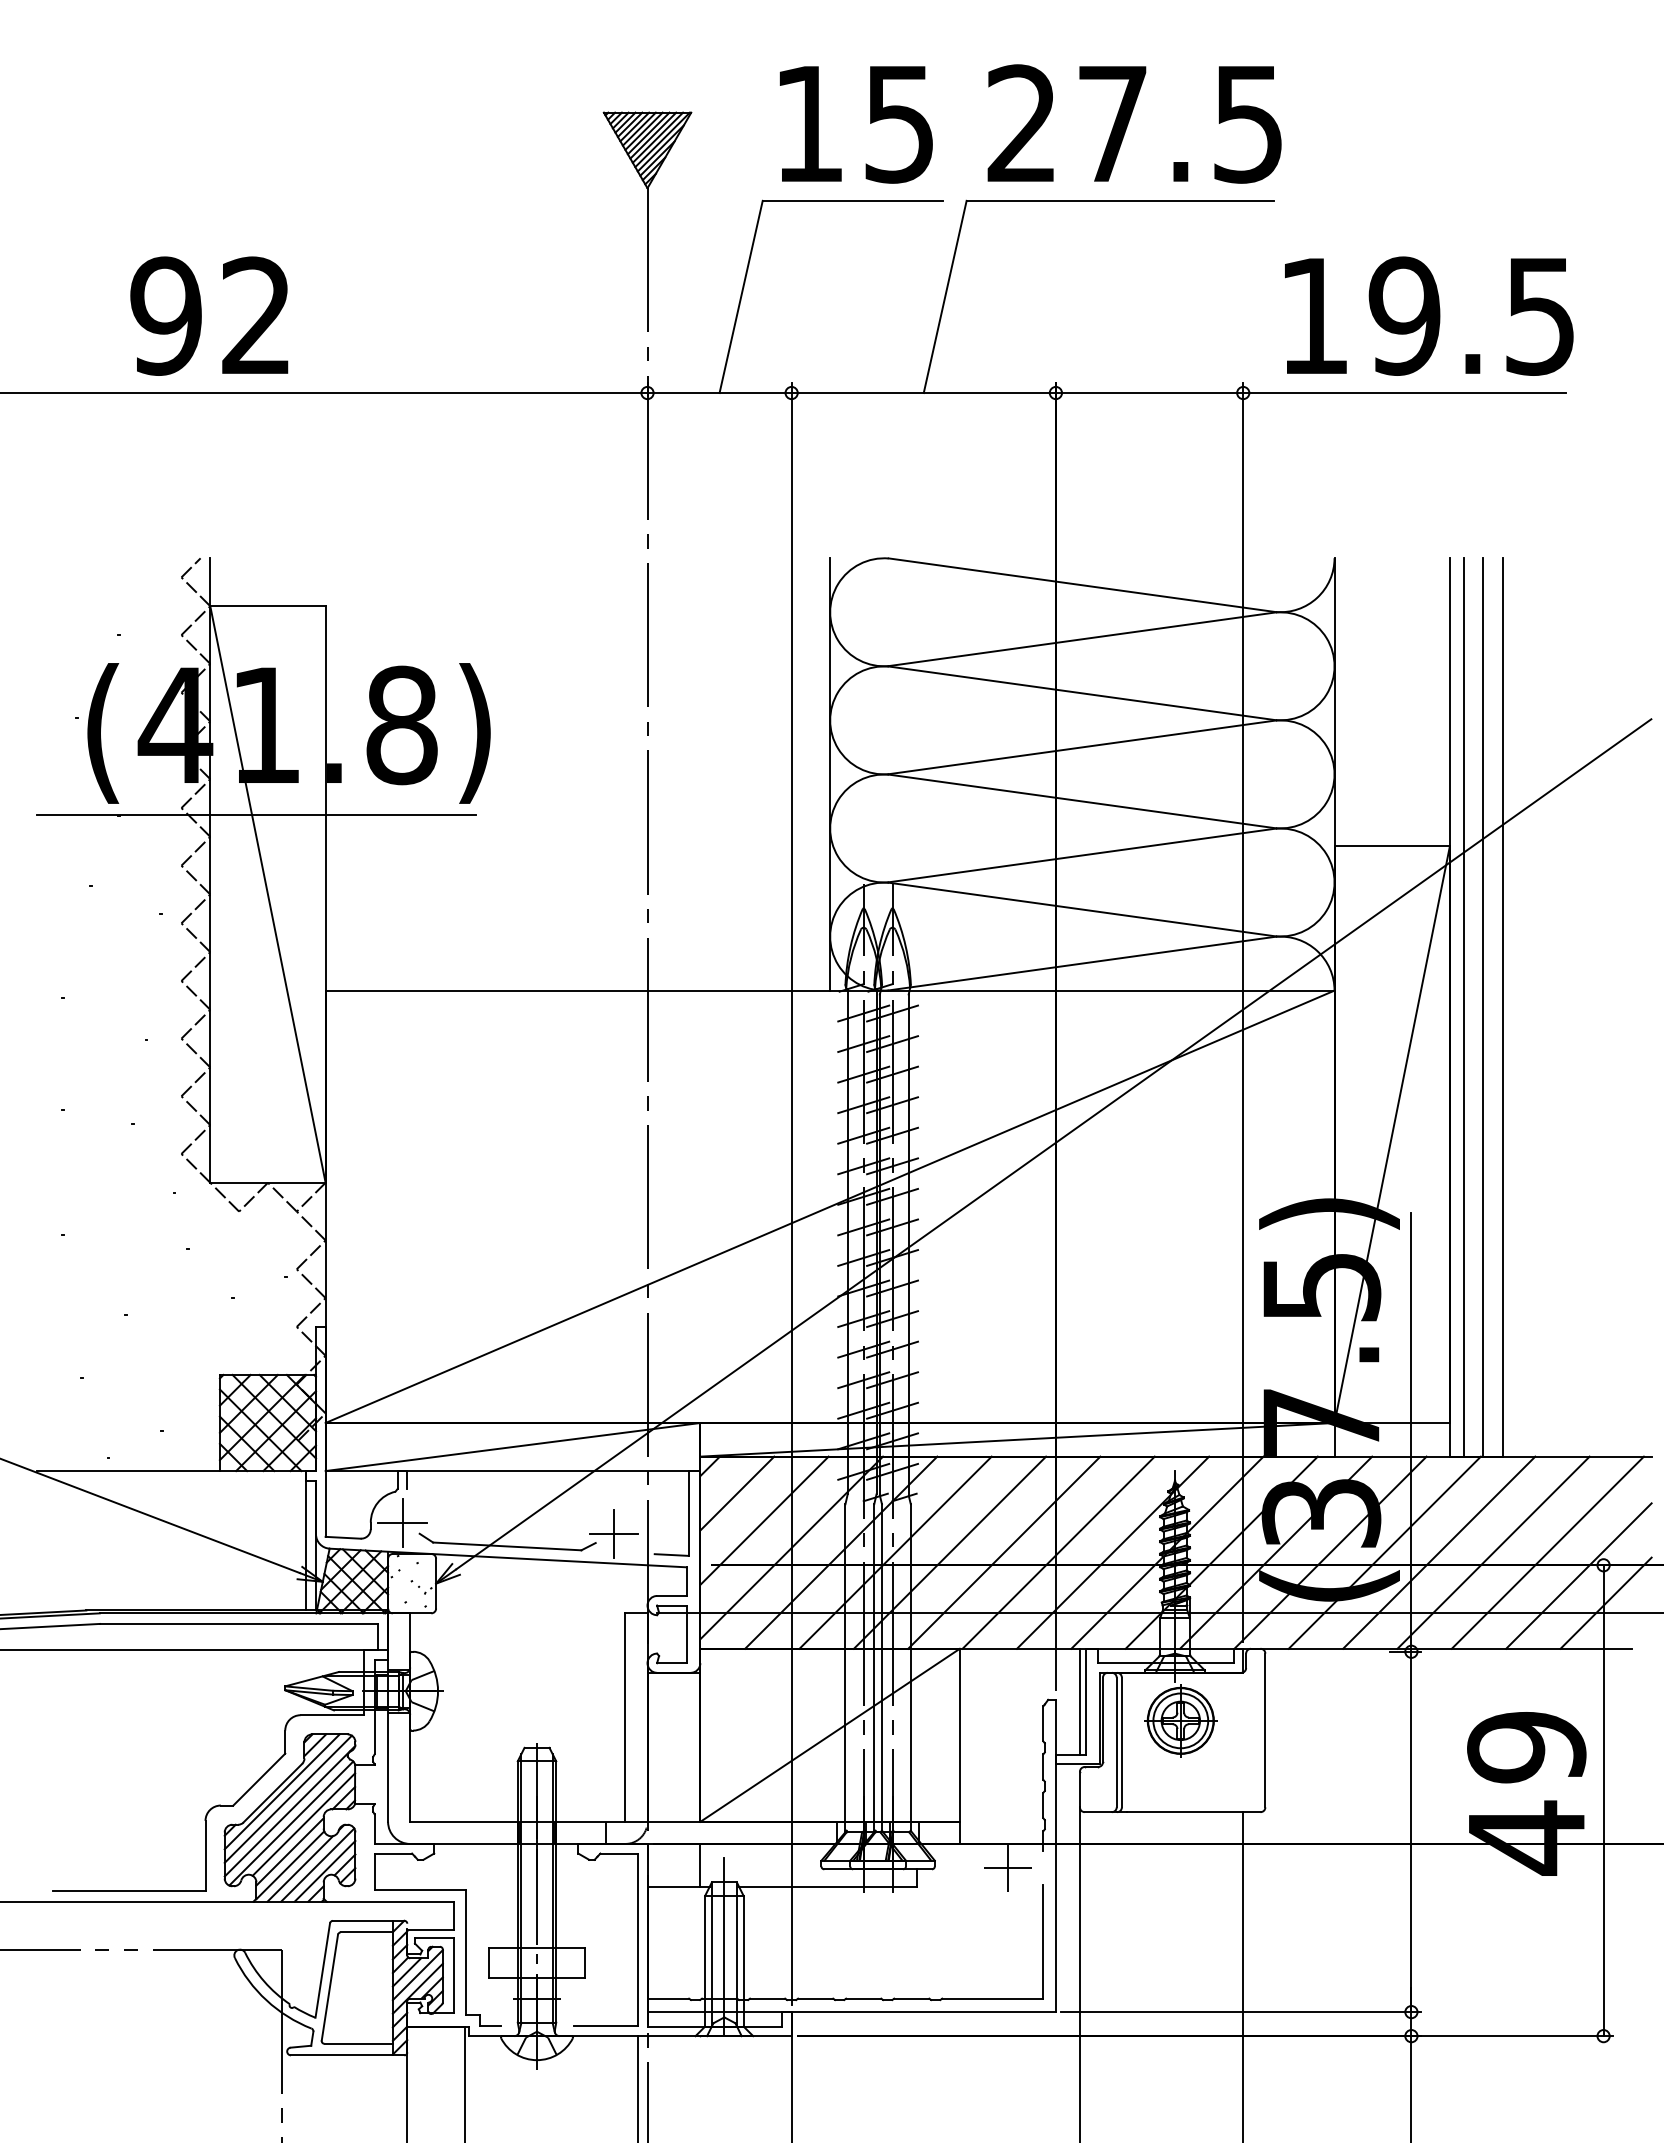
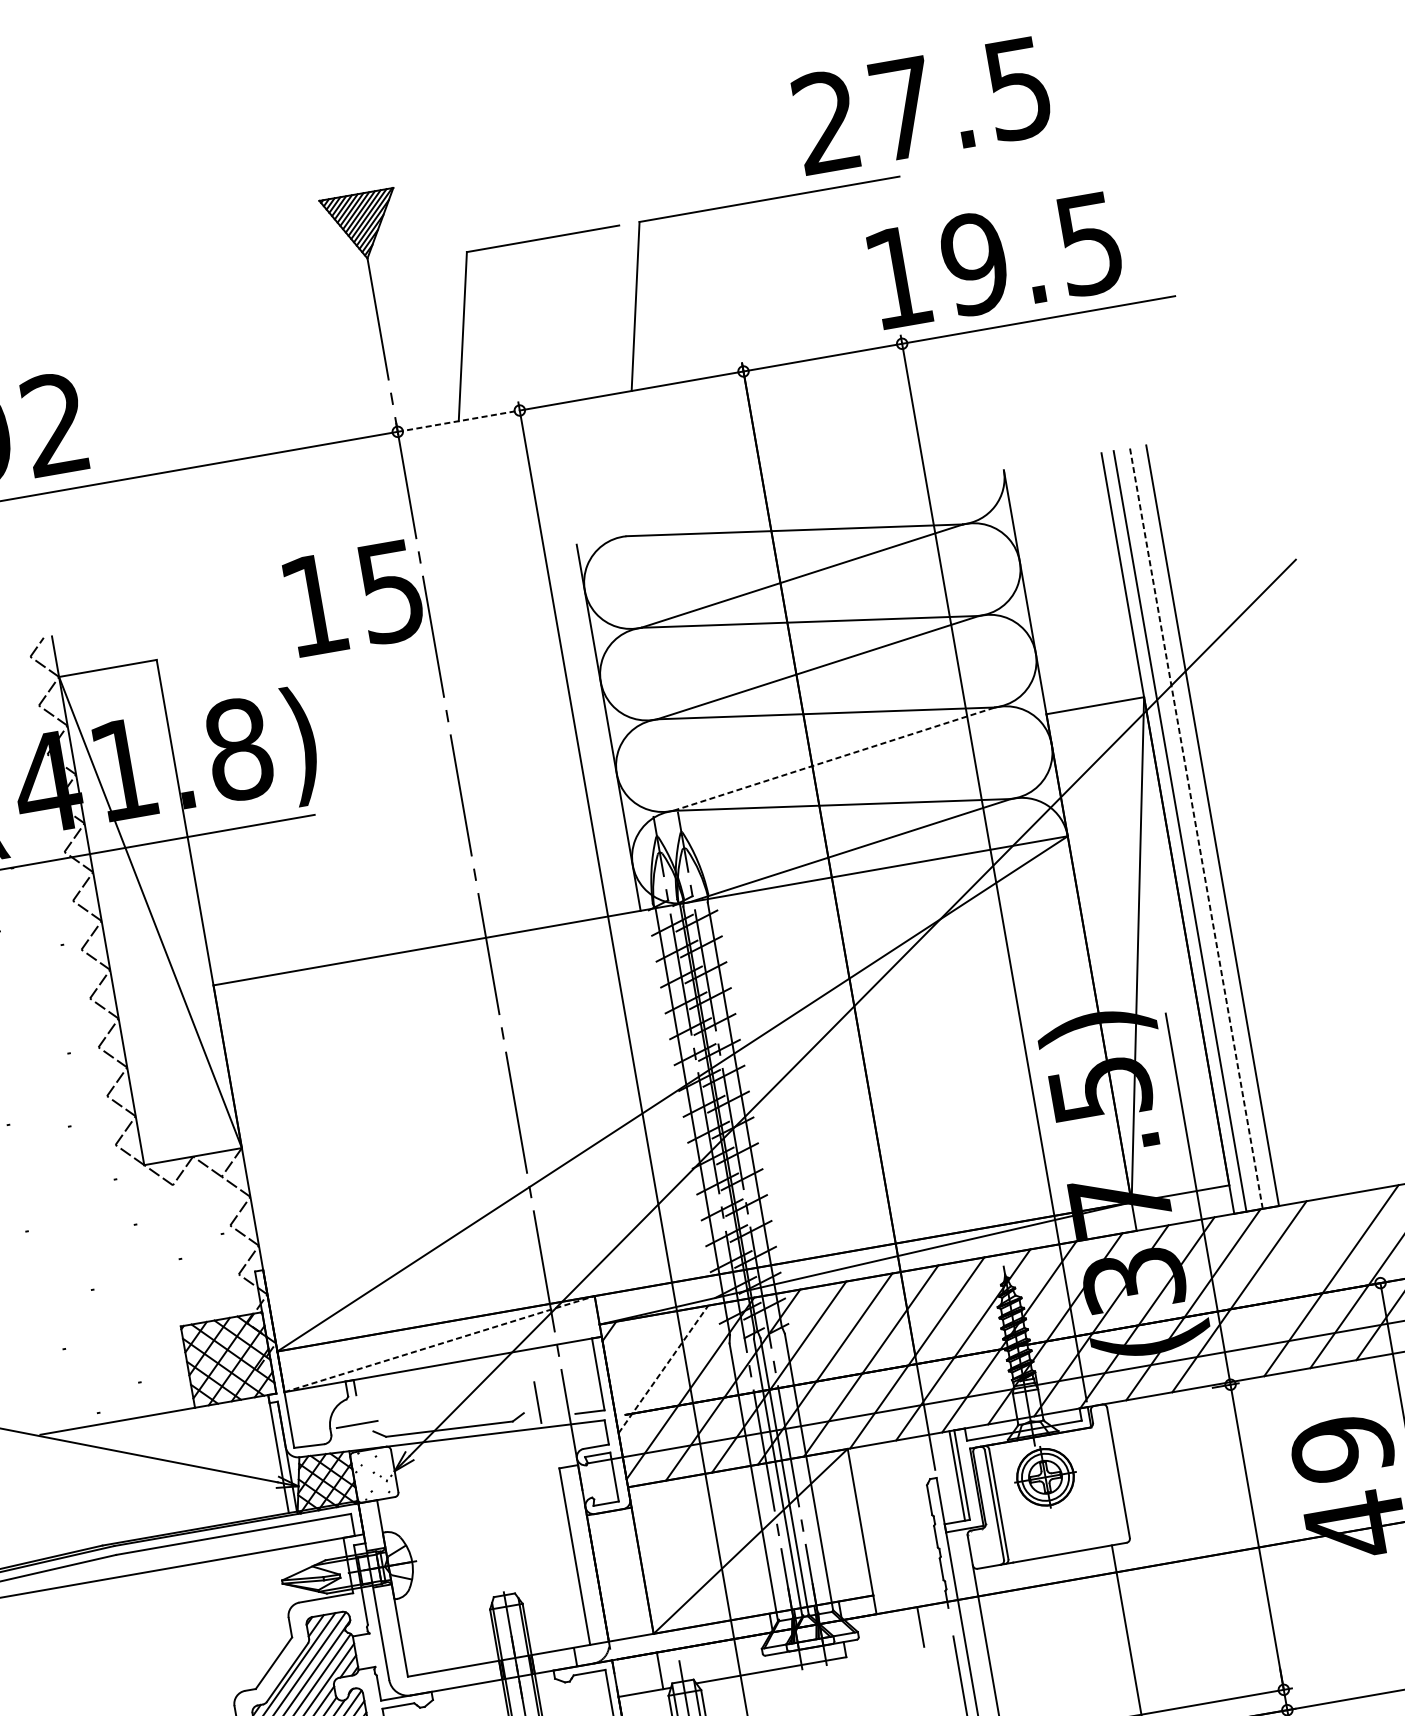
text: (1134, 123) -> (921, 105), moved
text: (855, 124) -> (353, 598), moved
text: (1429, 315) -> (995, 259), moved
line: (720, 393) -> (459, 421), solid -> dashed
line: (1082, 855) -> (834, 759), solid -> dashed
line: (1483, 1006) -> (1196, 827), solid -> dashed
line: (513, 1447) -> (440, 1344), solid -> dashed
line: (737, 1493) -> (636, 1350), removed
line: (764, 1520) -> (663, 1369), solid -> dashed
line: (402, 1522) -> (357, 1424), removed
line: (613, 1533) -> (537, 1402), removed
line: (1493, 1552) -> (1285, 1288), removed
line: (1007, 1867) -> (920, 1627), removed

